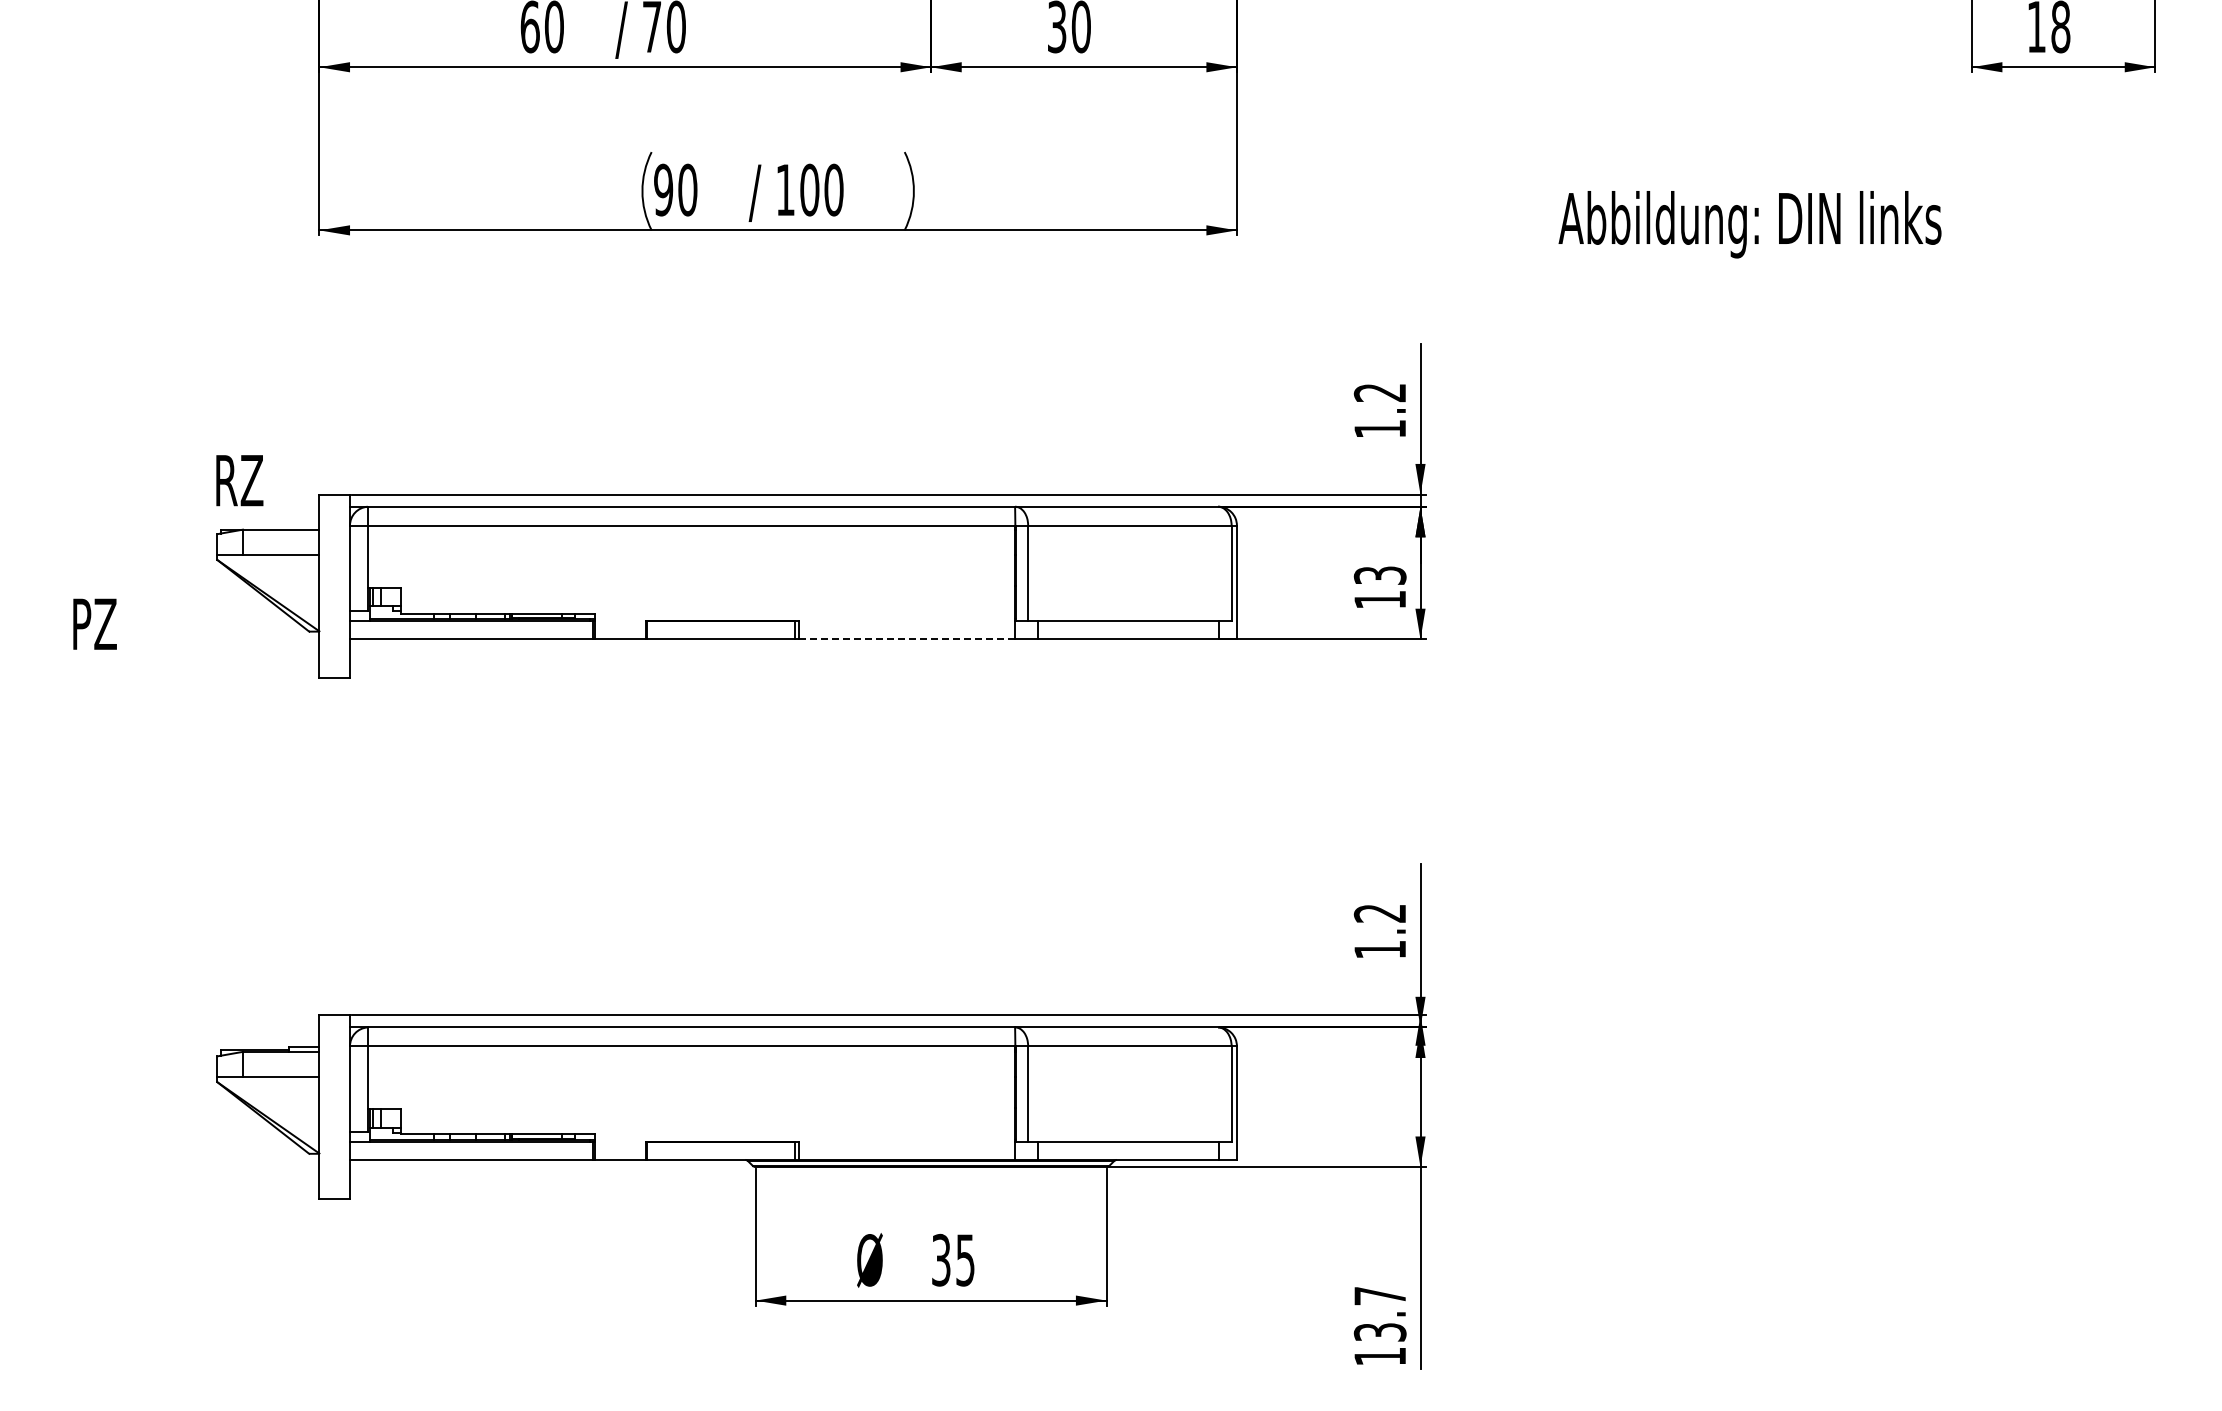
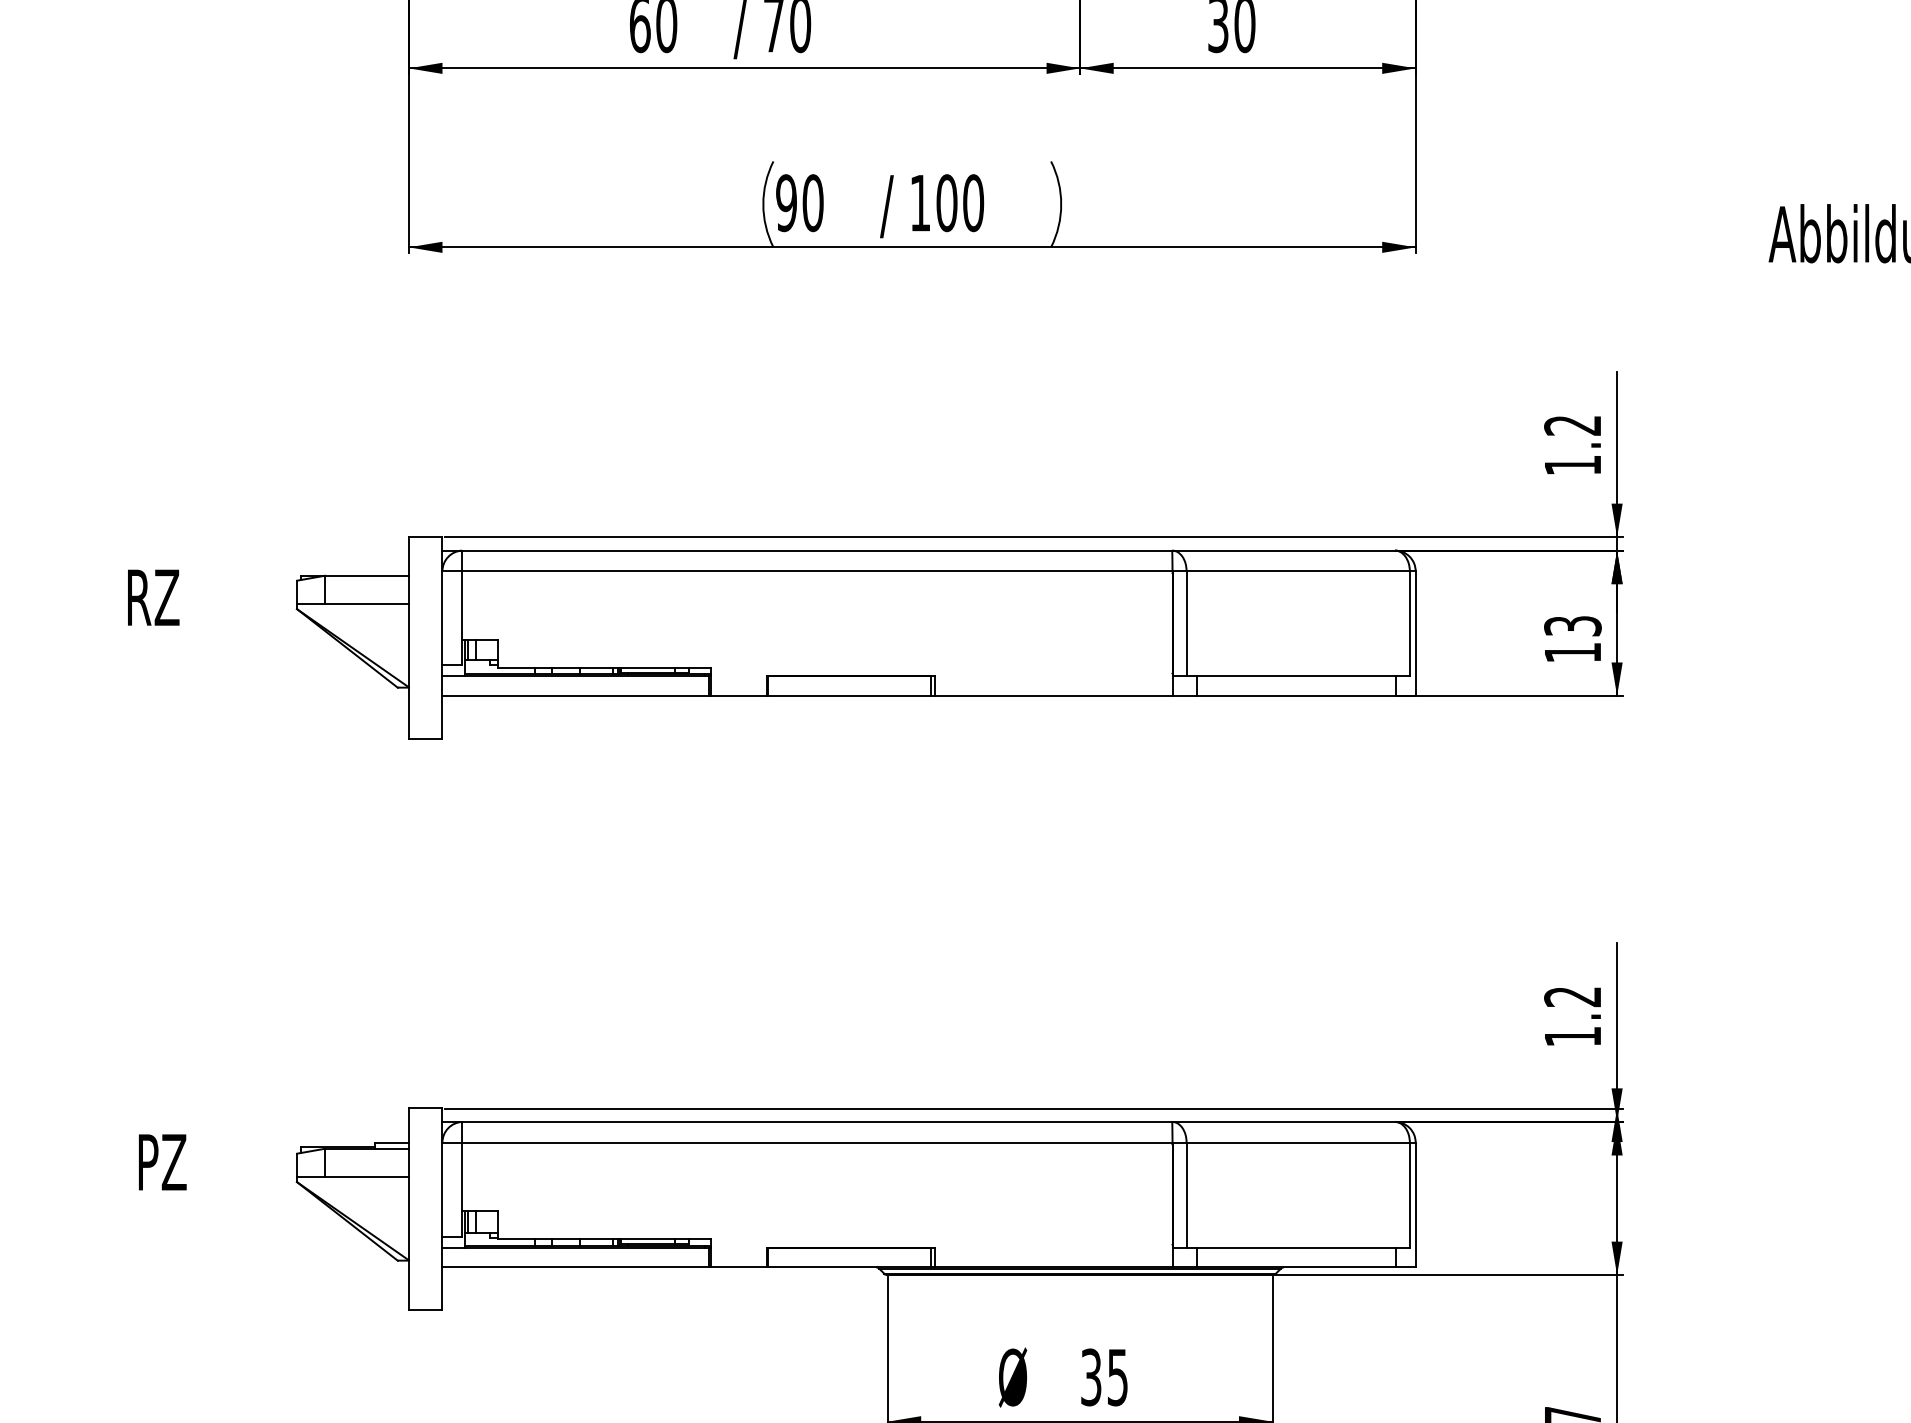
text: (239, 480) -> (153, 597), moved
text: (94, 623) -> (162, 1161), moved
line: (906, 639) -> (1053, 696), dashed -> solid

